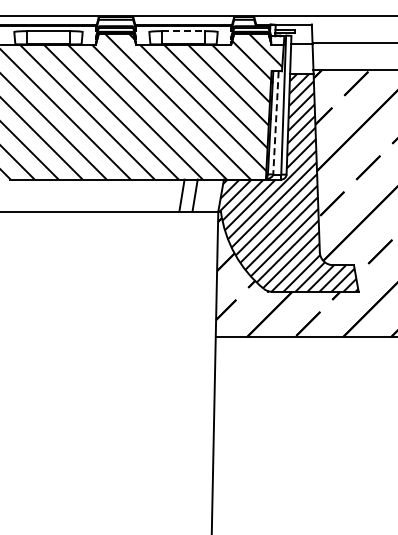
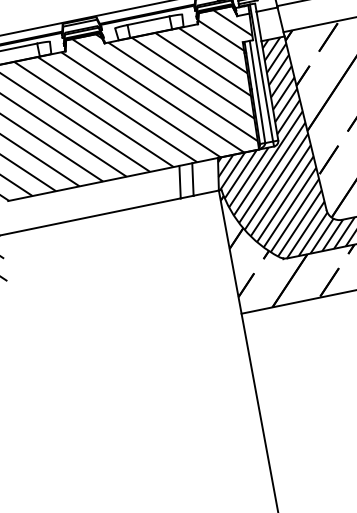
line: (184, 31) -> (149, 20), dashed -> solid
line: (275, 122) -> (256, 91), dashed -> solid

